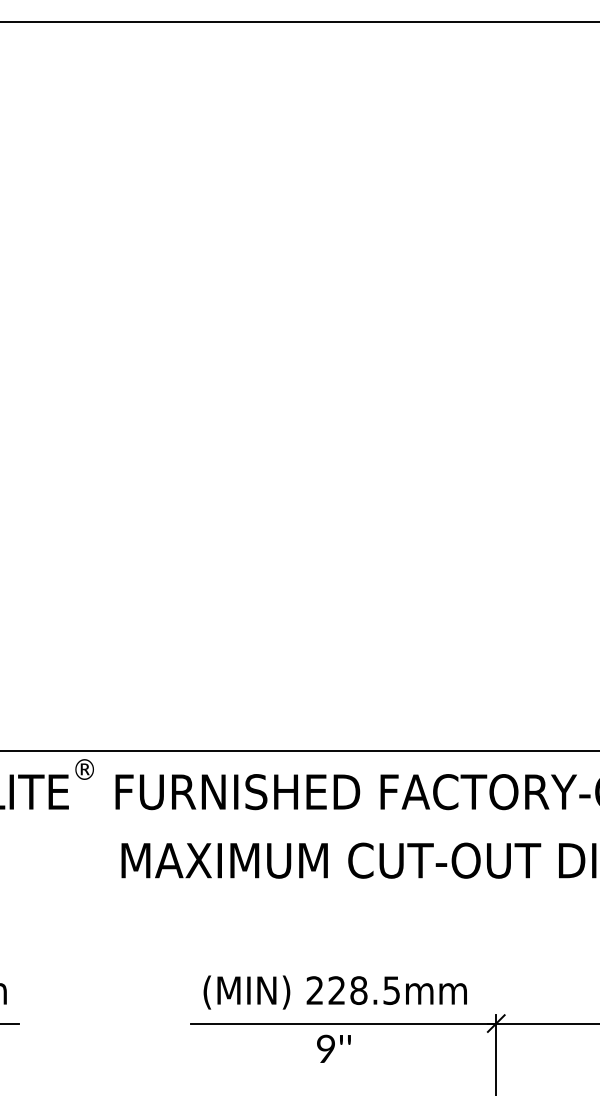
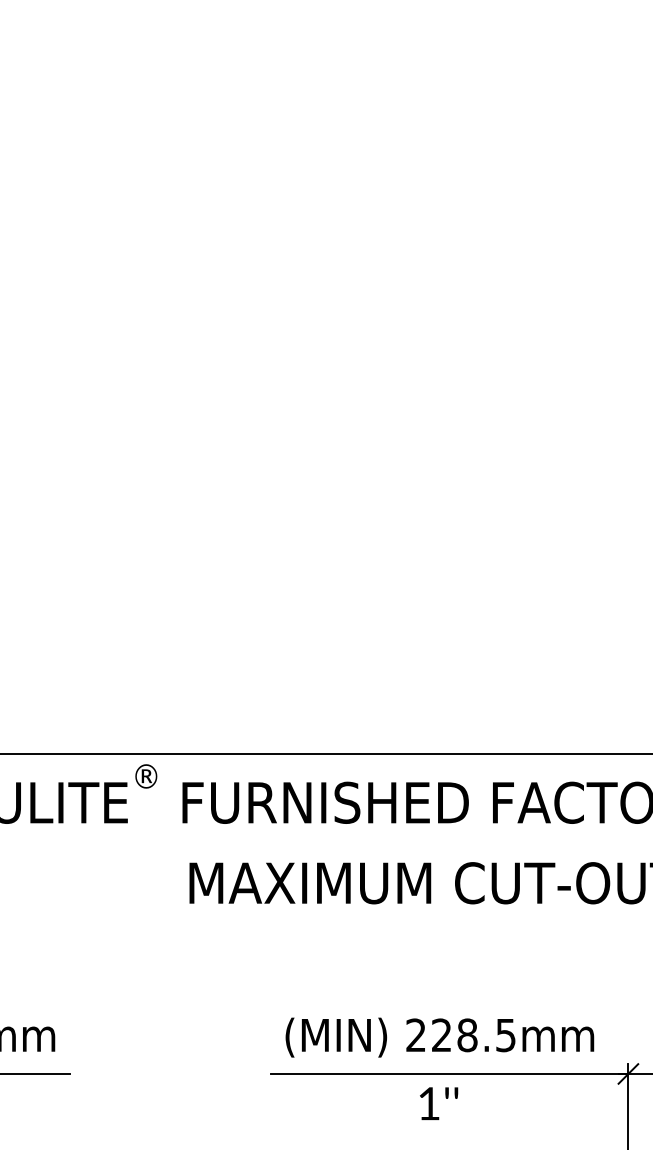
text: (325, 1048) -> (428, 1103), 9''\f] -> 1''\f]

